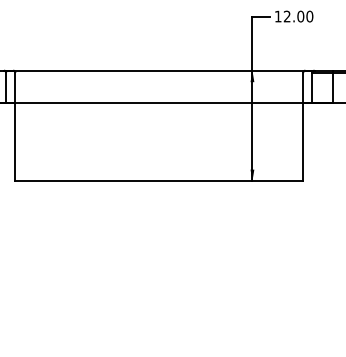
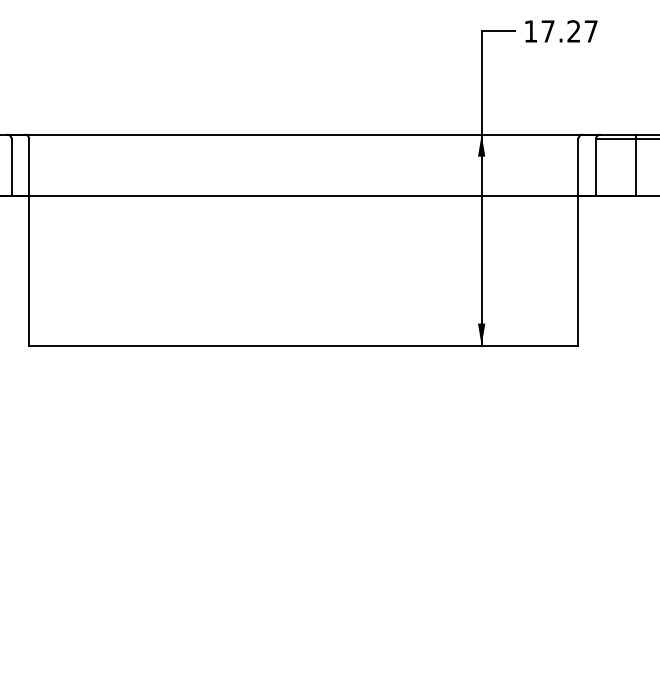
text: (298, 16) -> (569, 31), 12.00 -> 17.27

